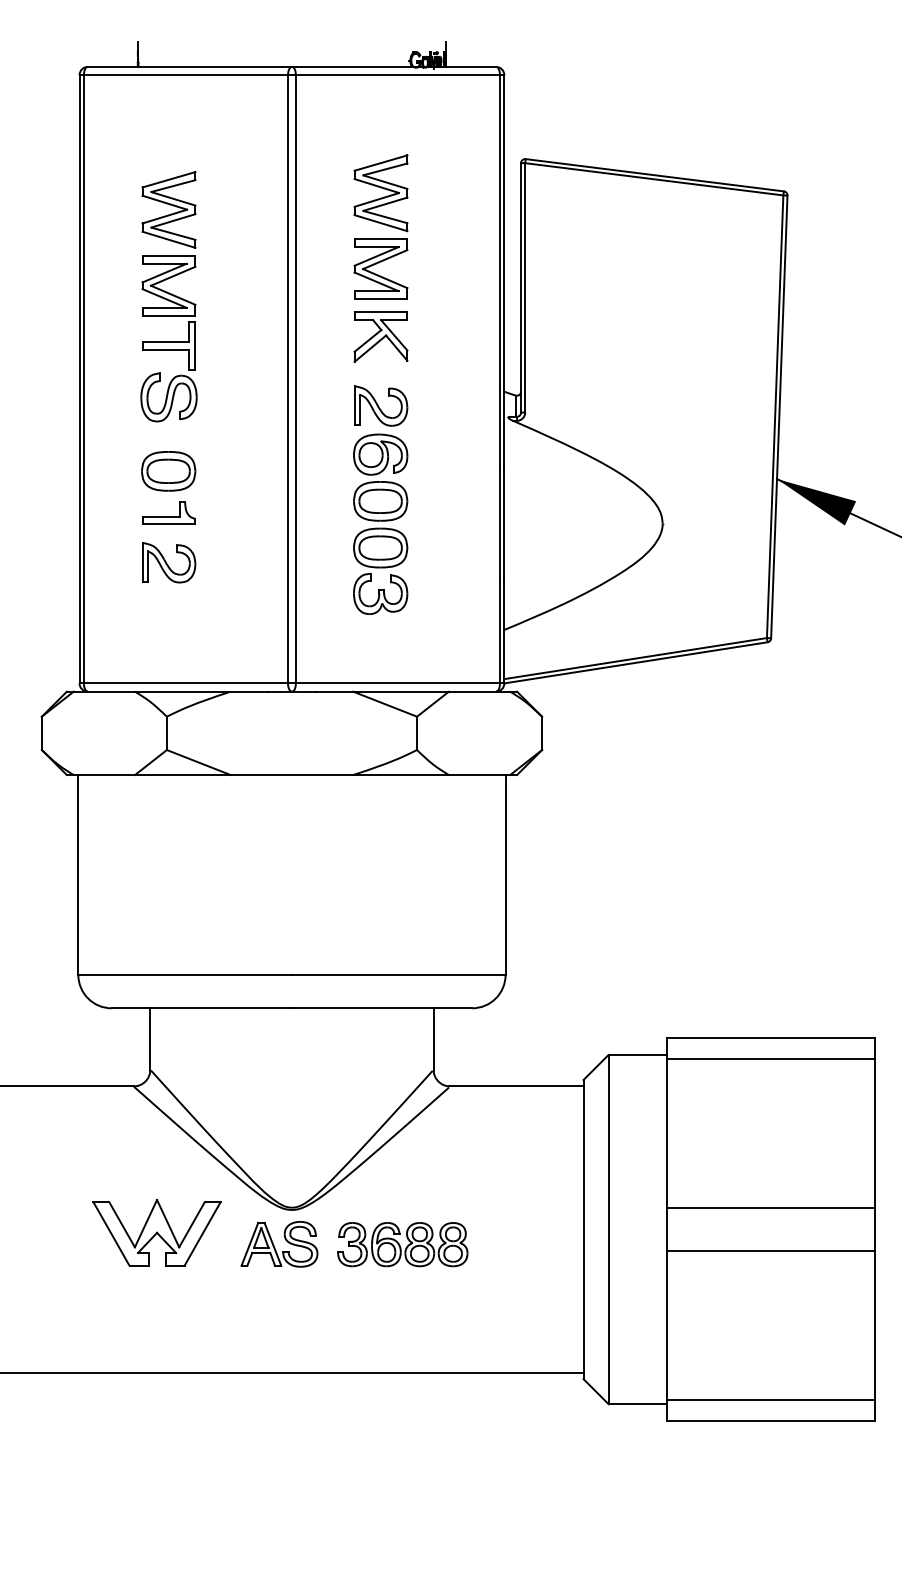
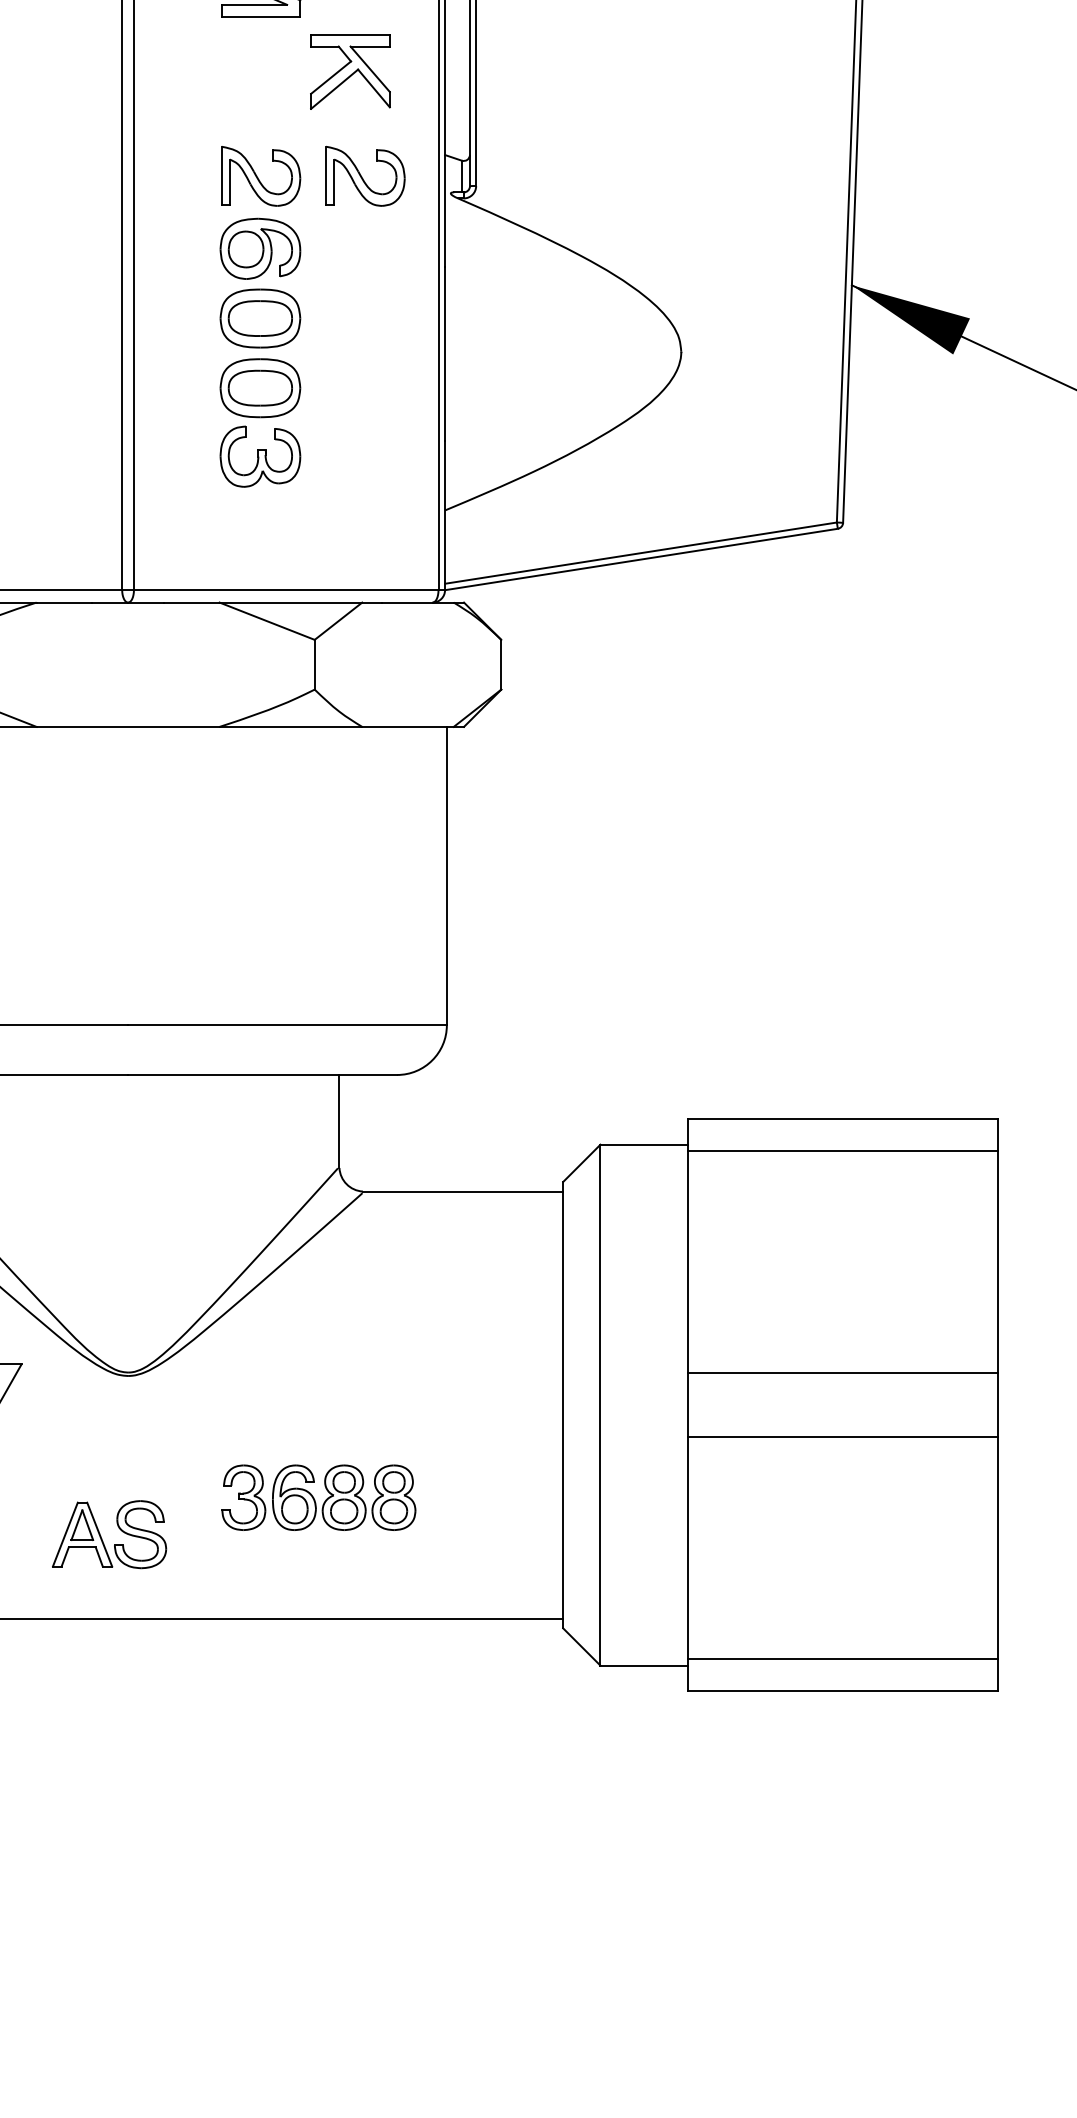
part: (380, 336) -> (349, 71), moved
part: (451, 405) -> (366, 175), added
part: (279, 1244) -> (109, 1534), moved
part: (402, 1244) -> (318, 1497), moved

